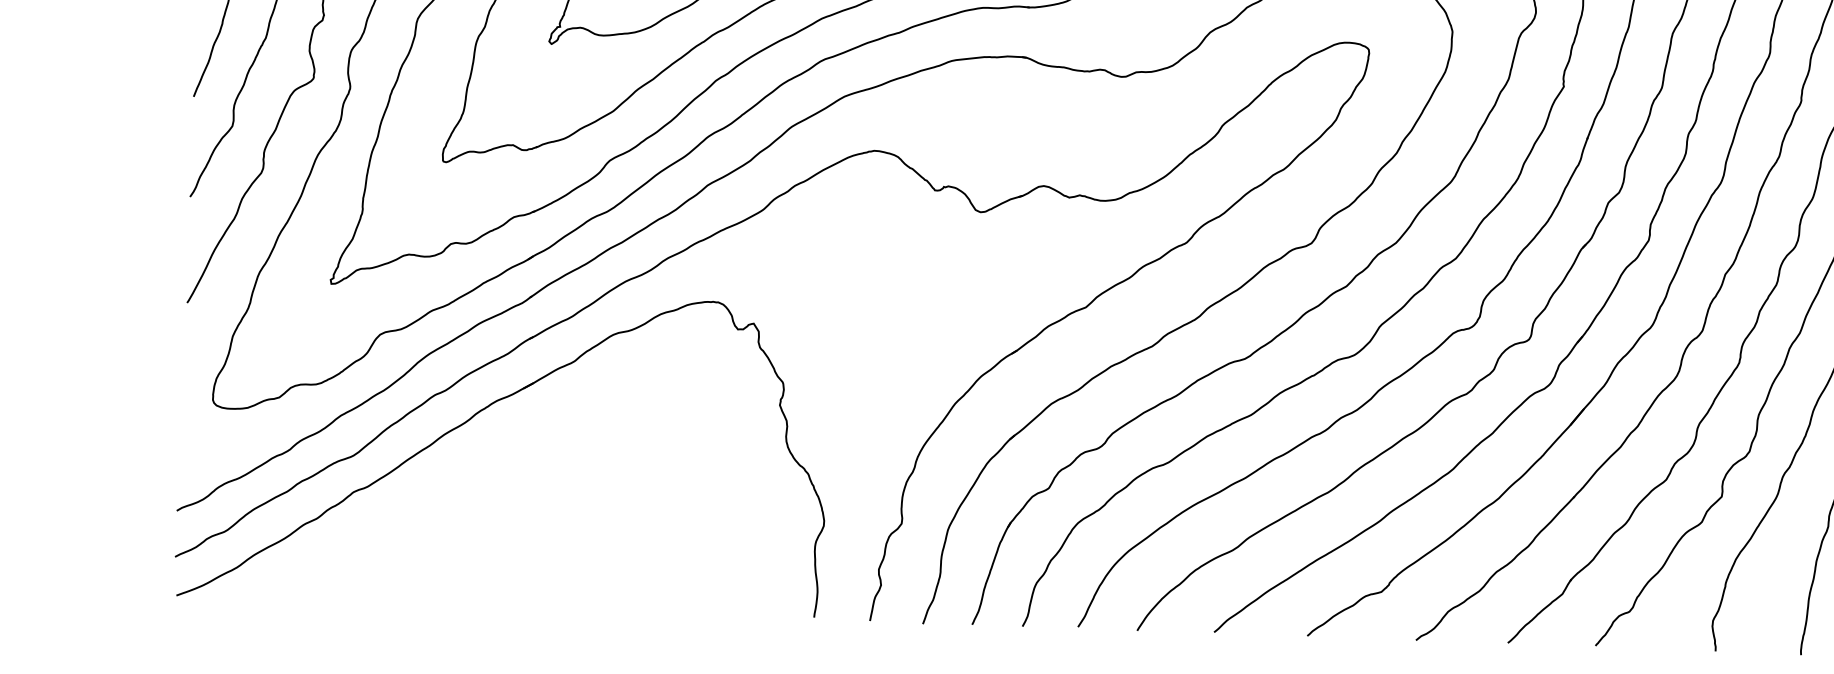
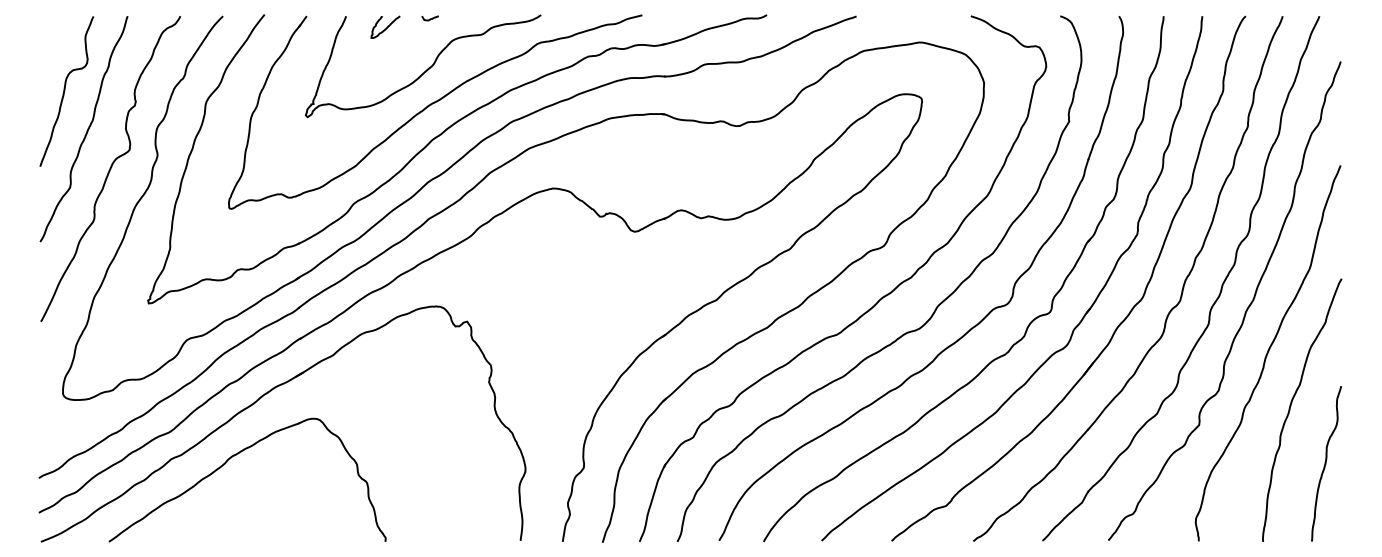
part: (440, 490) -> (236, 455), added

